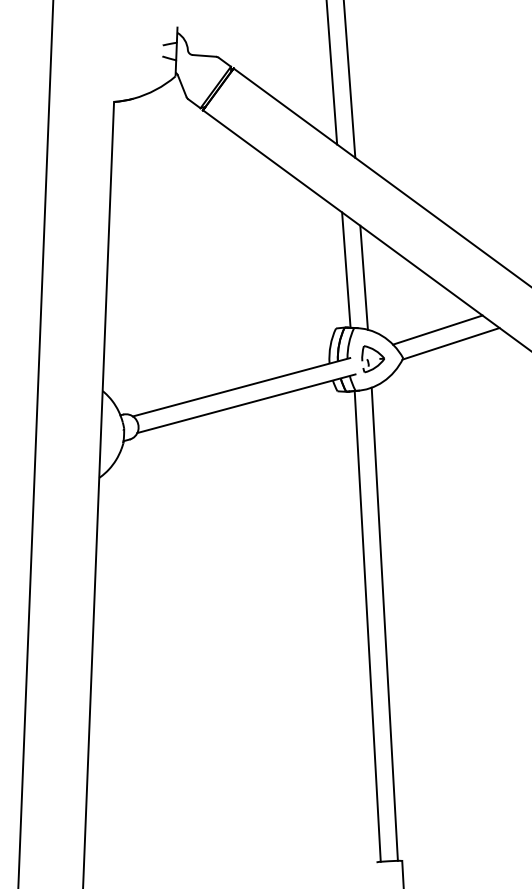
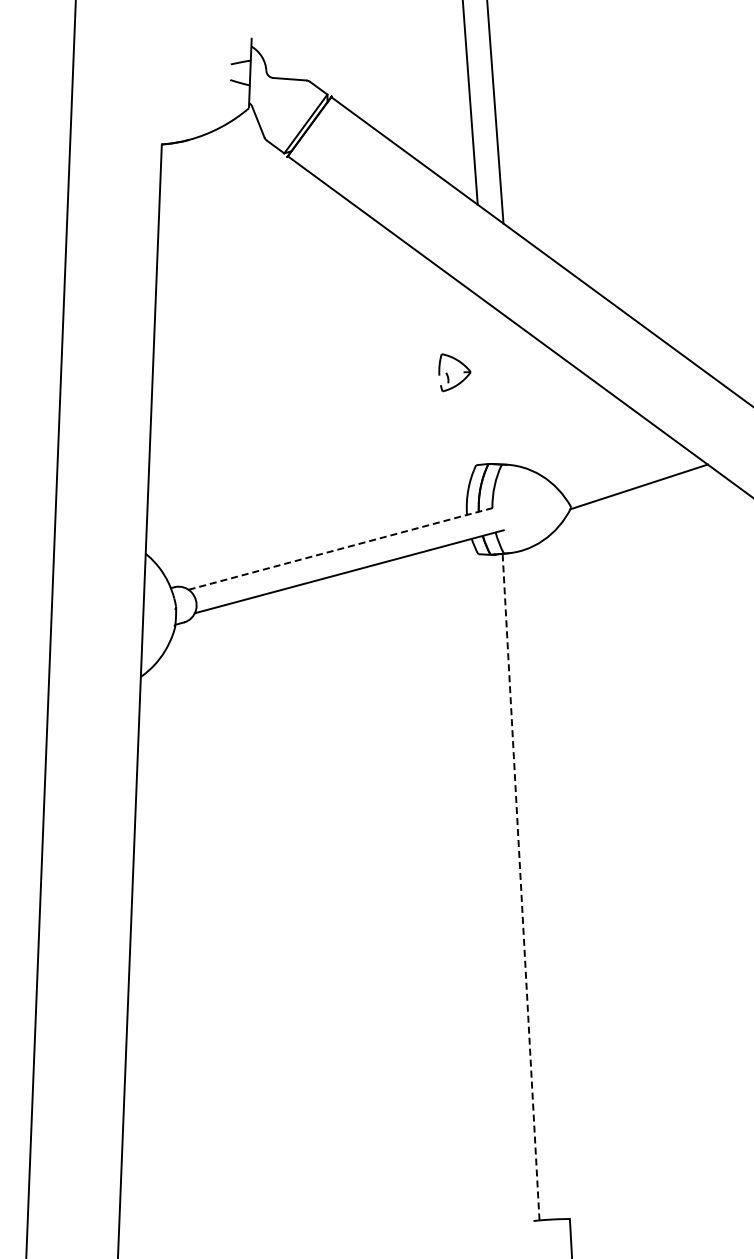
line: (346, 270) -> (490, 382), removed
line: (363, 277) -> (515, 393), removed
line: (437, 330) -> (619, 467), removed
part: (368, 361) -> (448, 375), moved
line: (241, 387) -> (342, 548), solid -> dashed
line: (384, 624) -> (544, 884), removed
line: (368, 626) -> (521, 887), solid -> dashed

